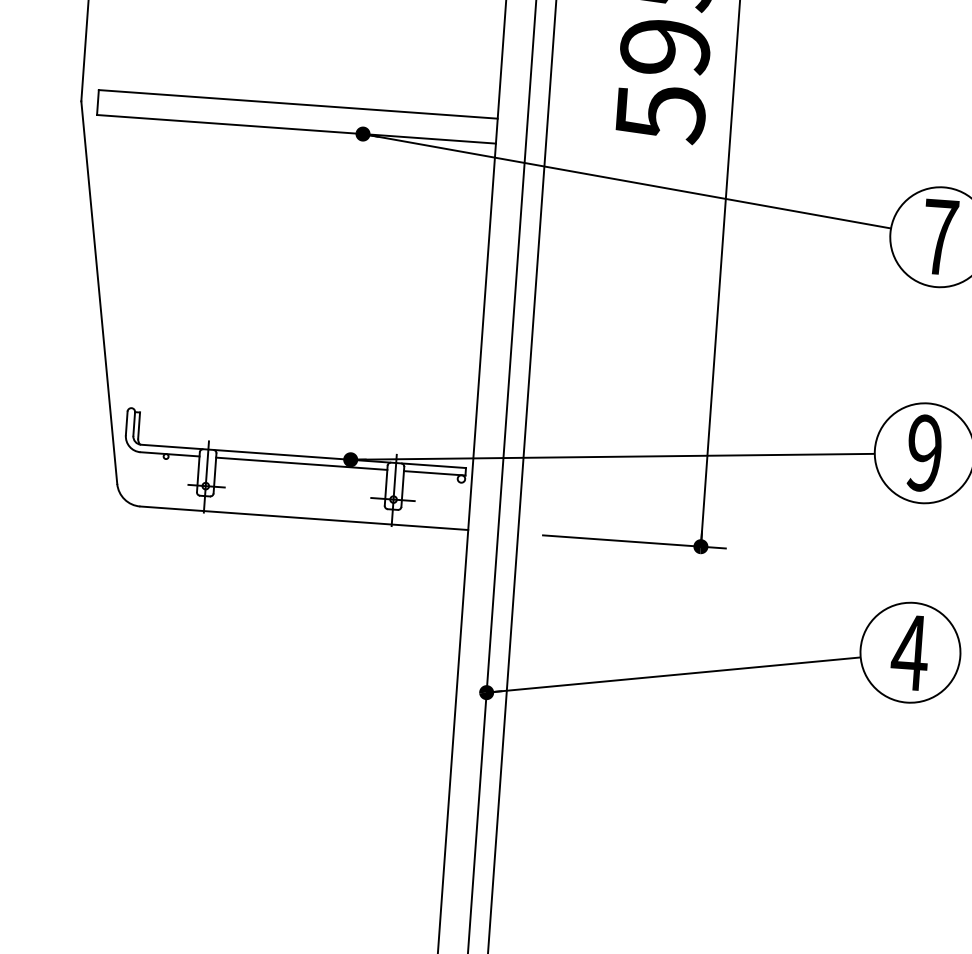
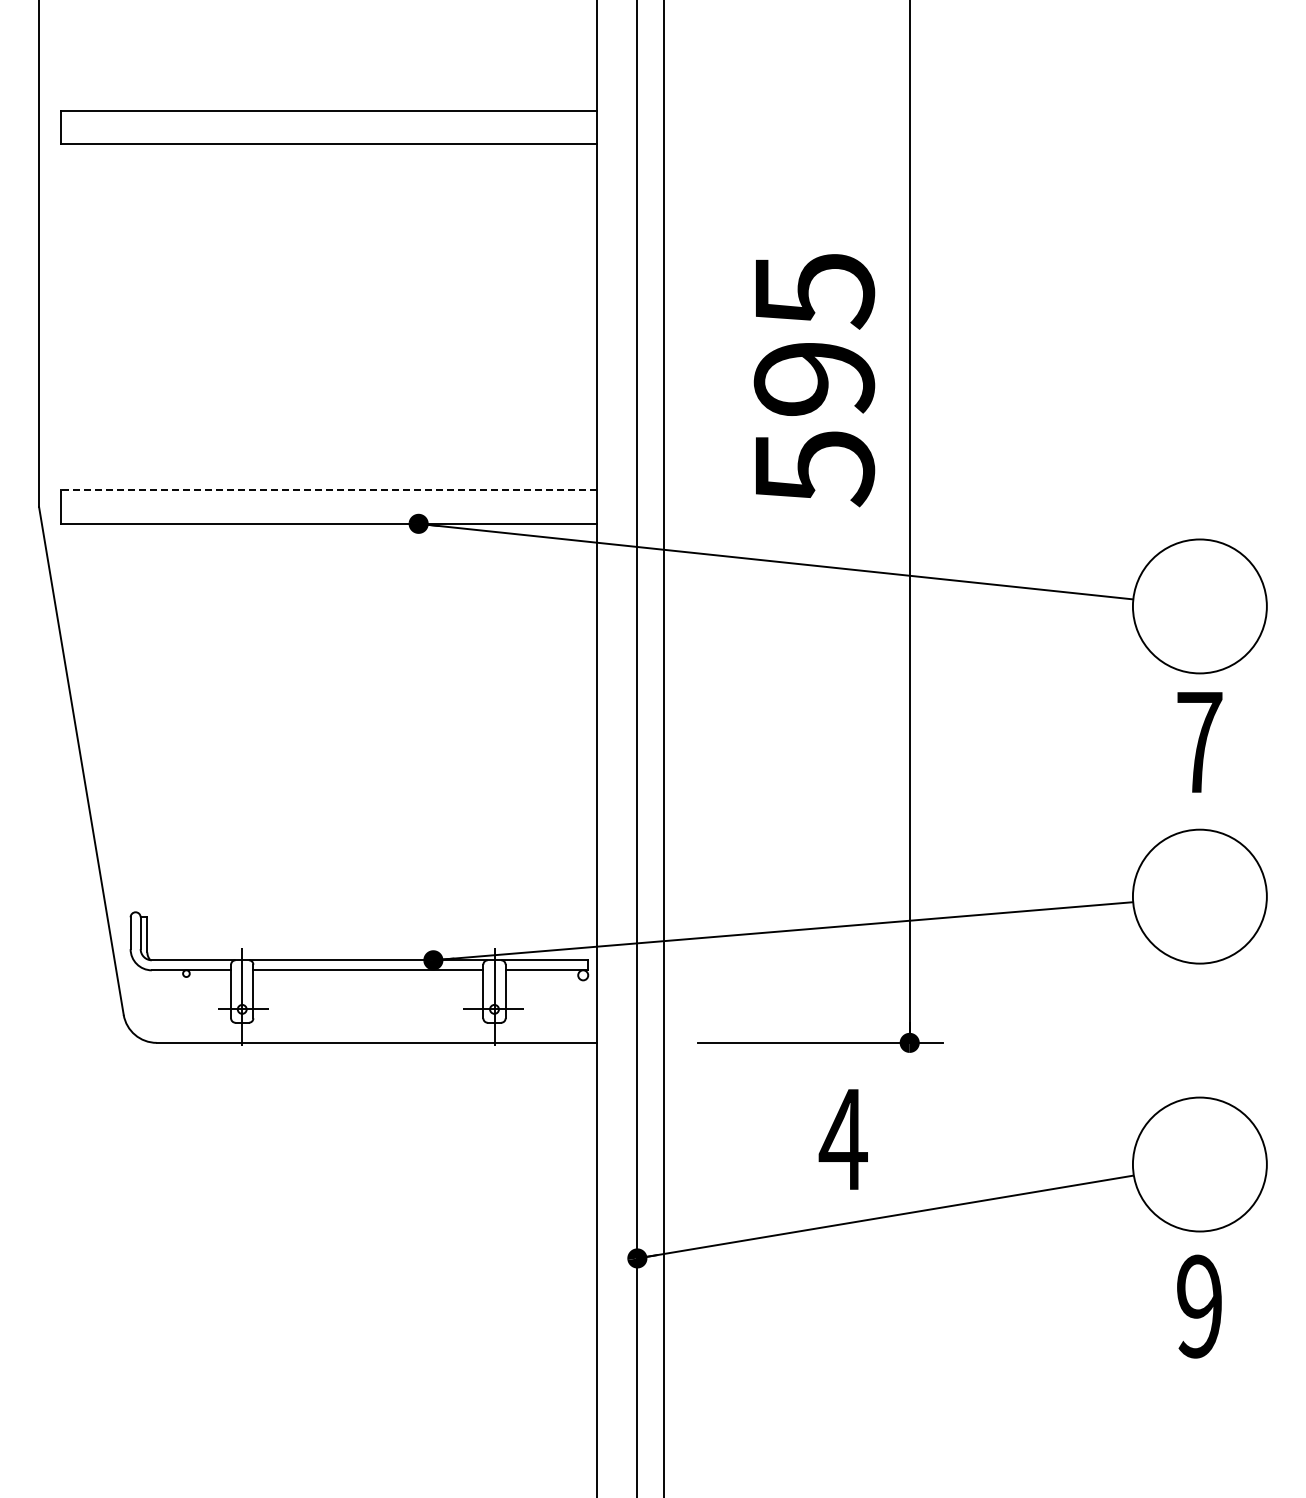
line: (298, 104) -> (329, 490), solid -> dashed
text: (939, 237) -> (1199, 742), moved
text: (924, 453) -> (1199, 1306), moved
text: (909, 652) -> (842, 1139), moved

